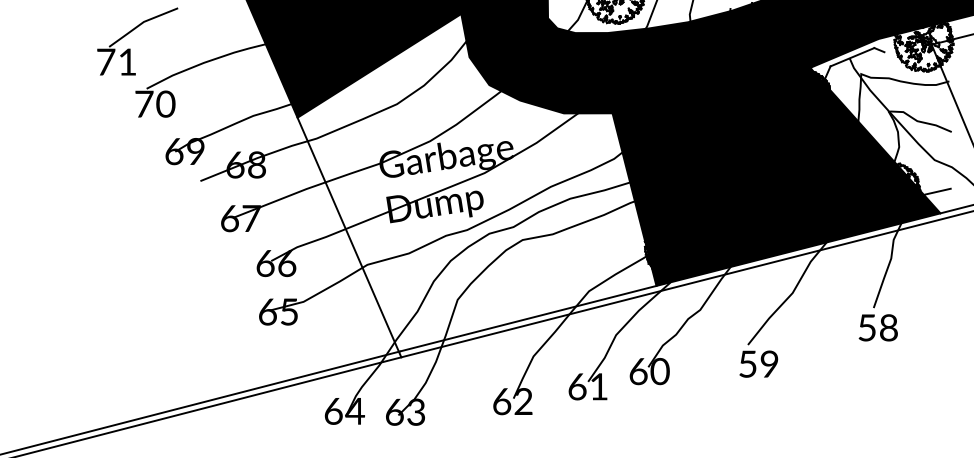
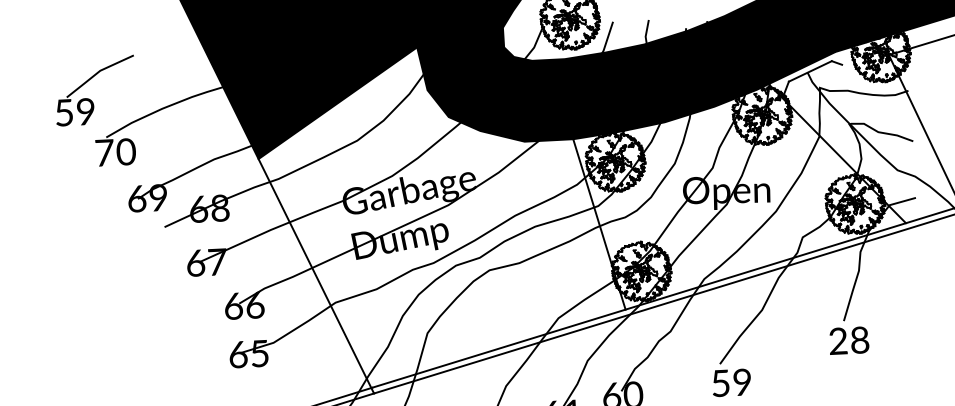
text: (116, 61) -> (74, 111), 71 -> 59
fill: (776, 176) -> (740, 194), removed
text: (866, 327) -> (837, 340), 58 -> 28

